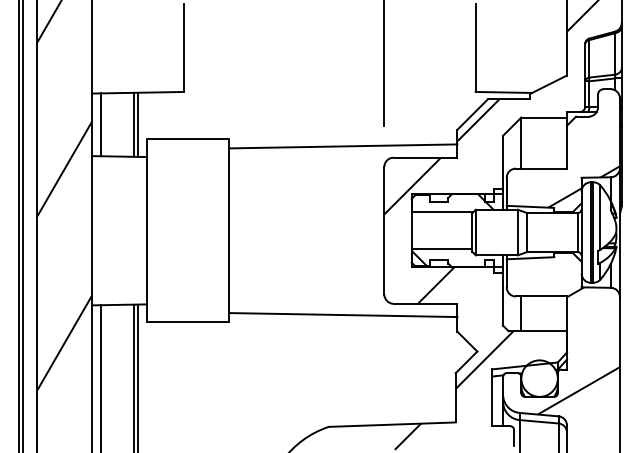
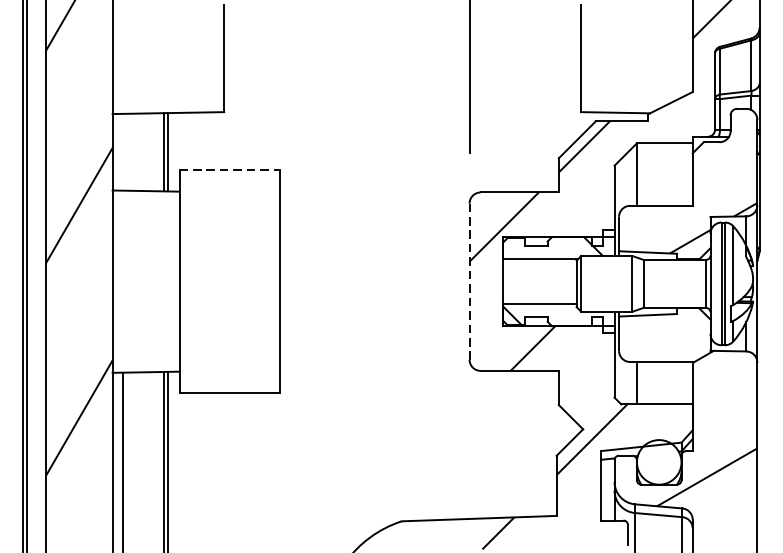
line: (101, 124) -> (123, 151), removed
line: (188, 139) -> (230, 170), solid -> dashed
line: (343, 146) -> (419, 178), removed
line: (384, 230) -> (469, 281), solid -> dashed
line: (343, 315) -> (419, 385), removed

